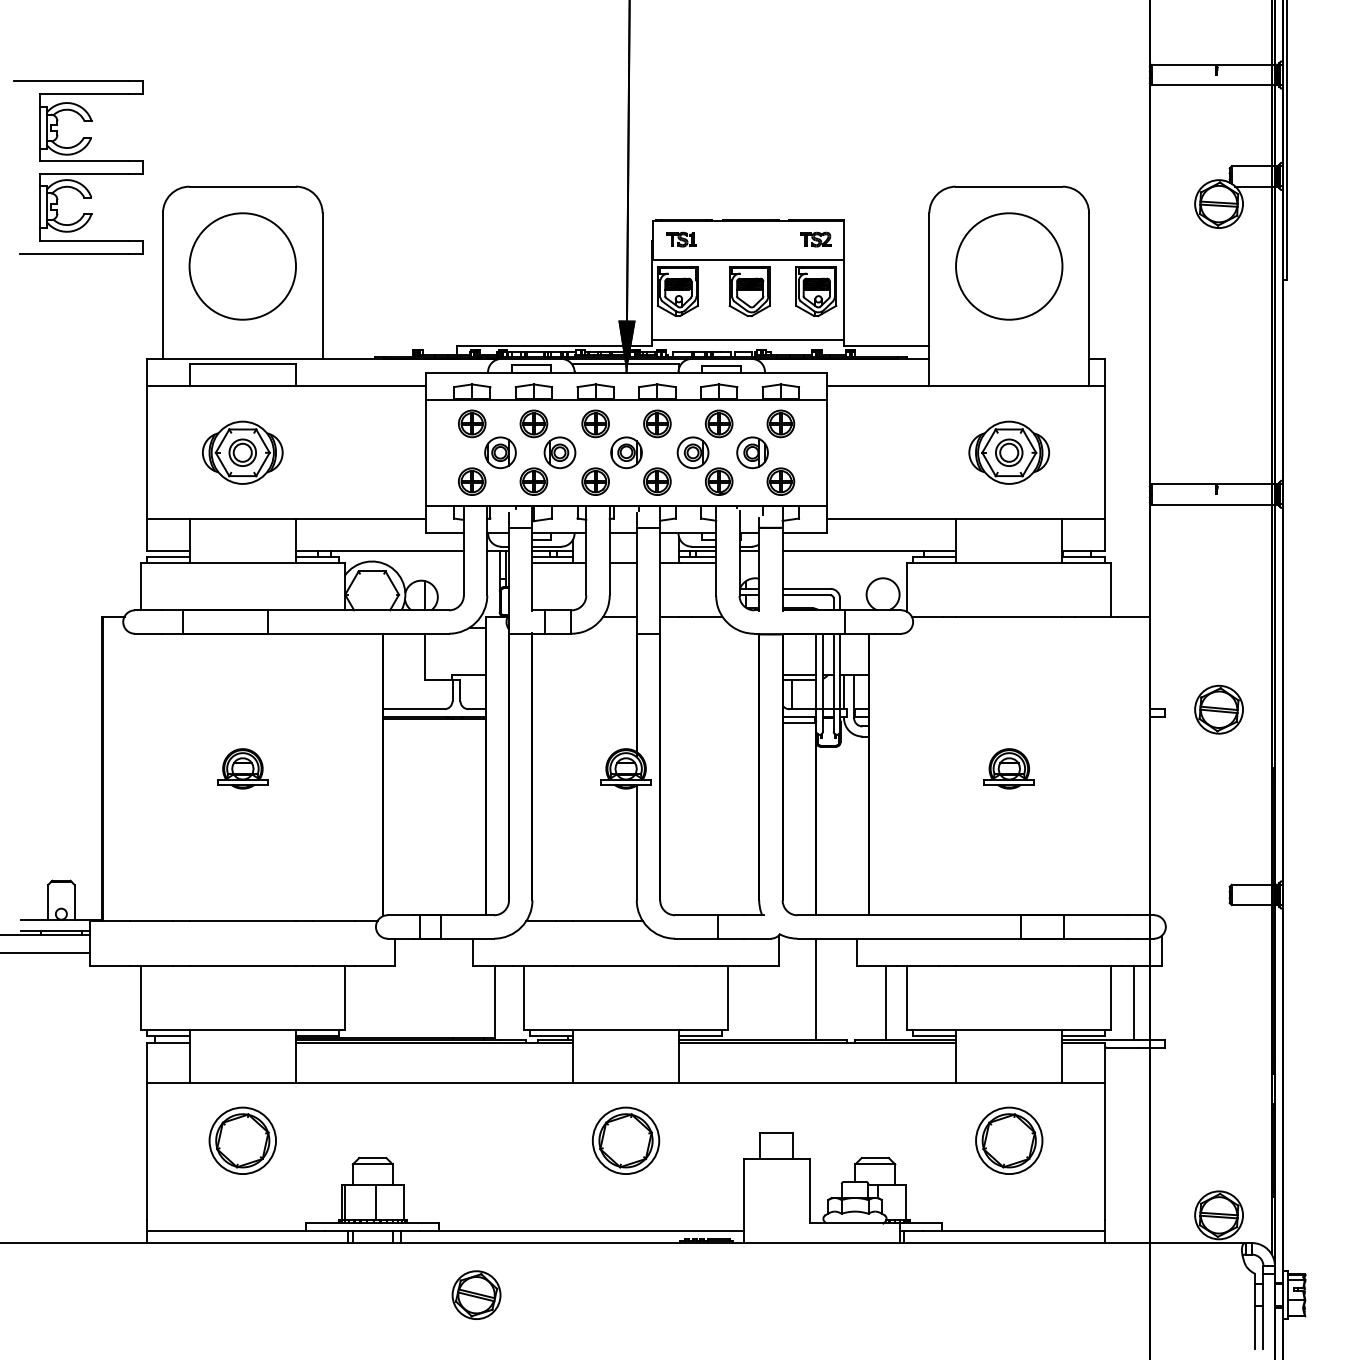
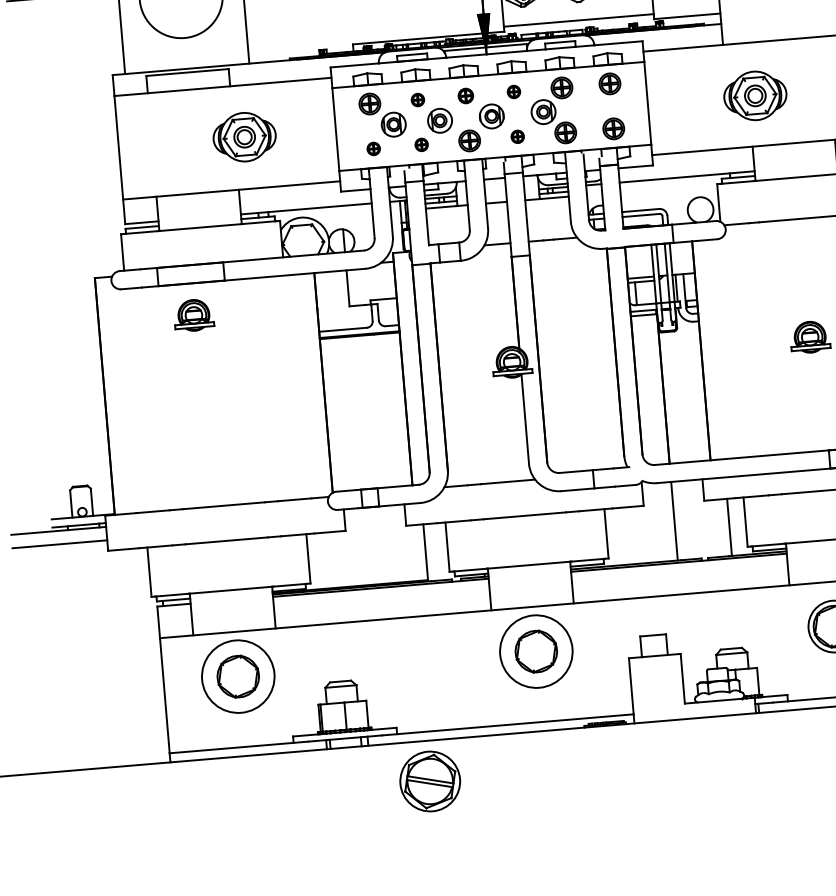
part: (533, 423) -> (417, 99), size x0.6
part: (595, 423) -> (465, 95), size x0.7
part: (657, 423) -> (513, 91), size x0.6
part: (242, 452) -> (244, 136), moved
part: (752, 452) -> (589, 107), removed
part: (1009, 452) -> (755, 95), moved
part: (472, 481) -> (373, 148), size x0.6
part: (533, 481) -> (421, 144), size x0.6
part: (657, 481) -> (517, 136), size x0.6
part: (242, 768) -> (193, 315), moved
circle: (242, 1140) -> (238, 676), size x1.4
circle: (625, 1140) -> (535, 651), size x1.4
part: (476, 1294) -> (430, 780), size x1.6

